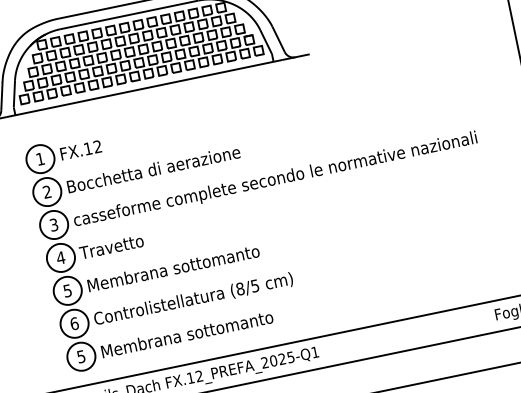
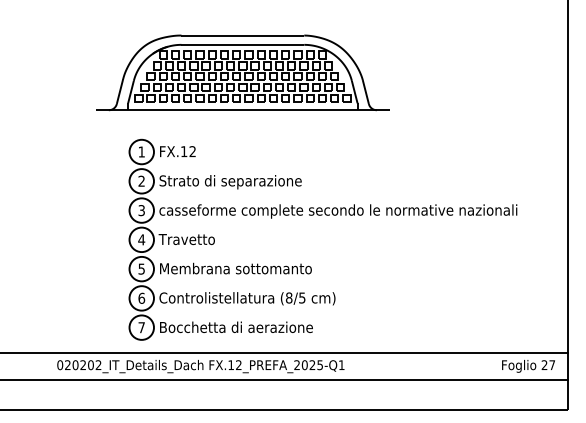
text: (153, 171) -> (235, 182), Bocchetta di aerazione -> Strato di separazione
text: (187, 334) -> (236, 327), Membrana sottomanto -> Bocchetta di aerazione
text: (81, 356) -> (141, 327), 5 -> 7

